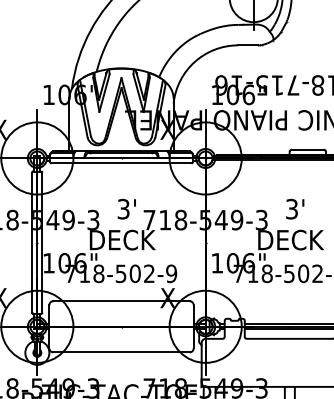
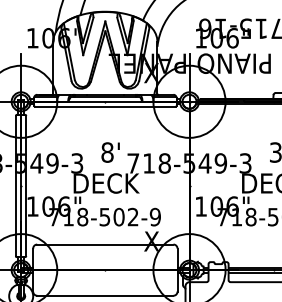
text: (123, 209) -> (107, 152), 3' -> 8'

